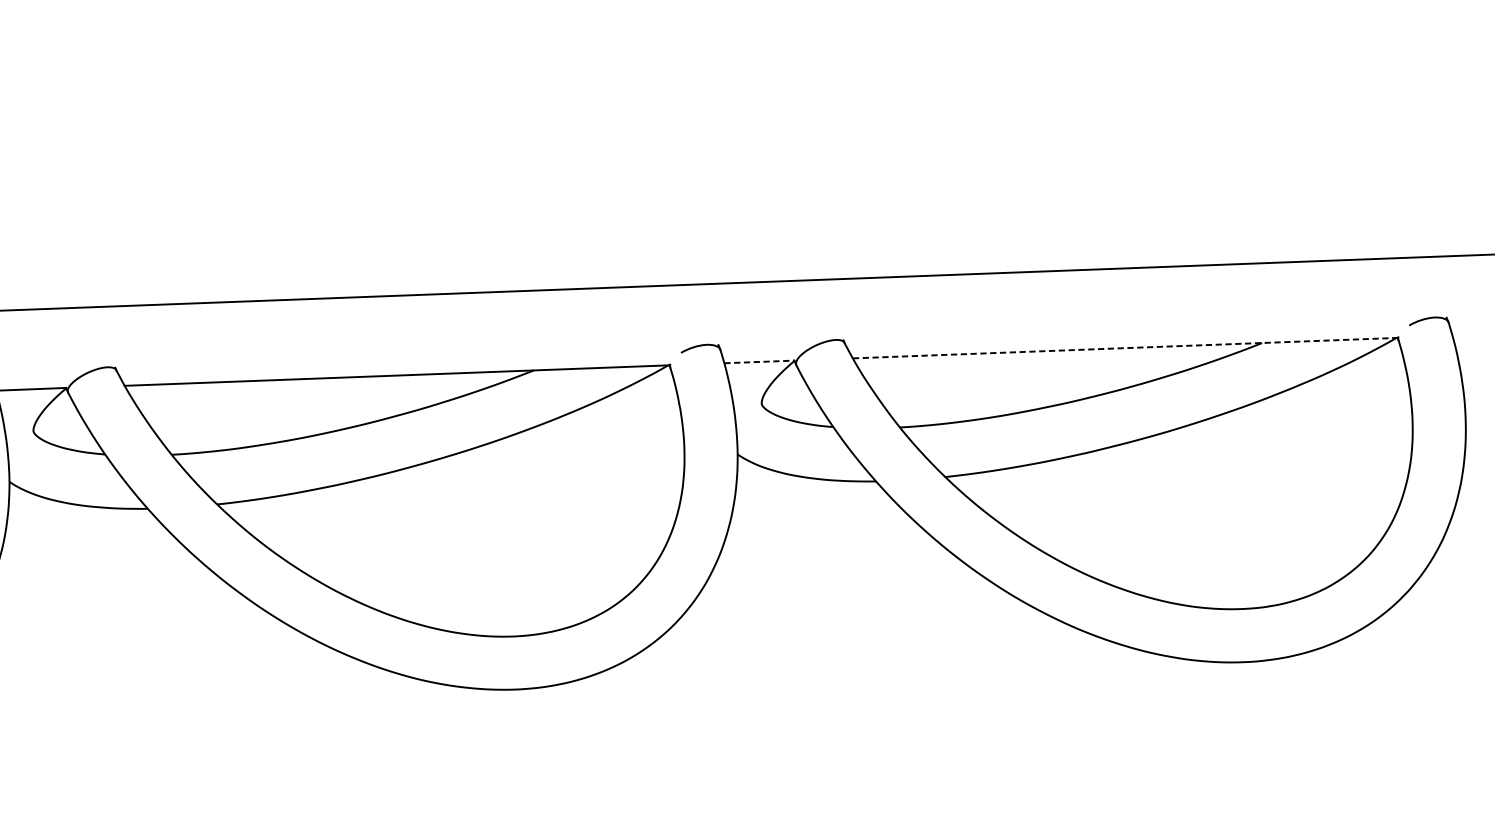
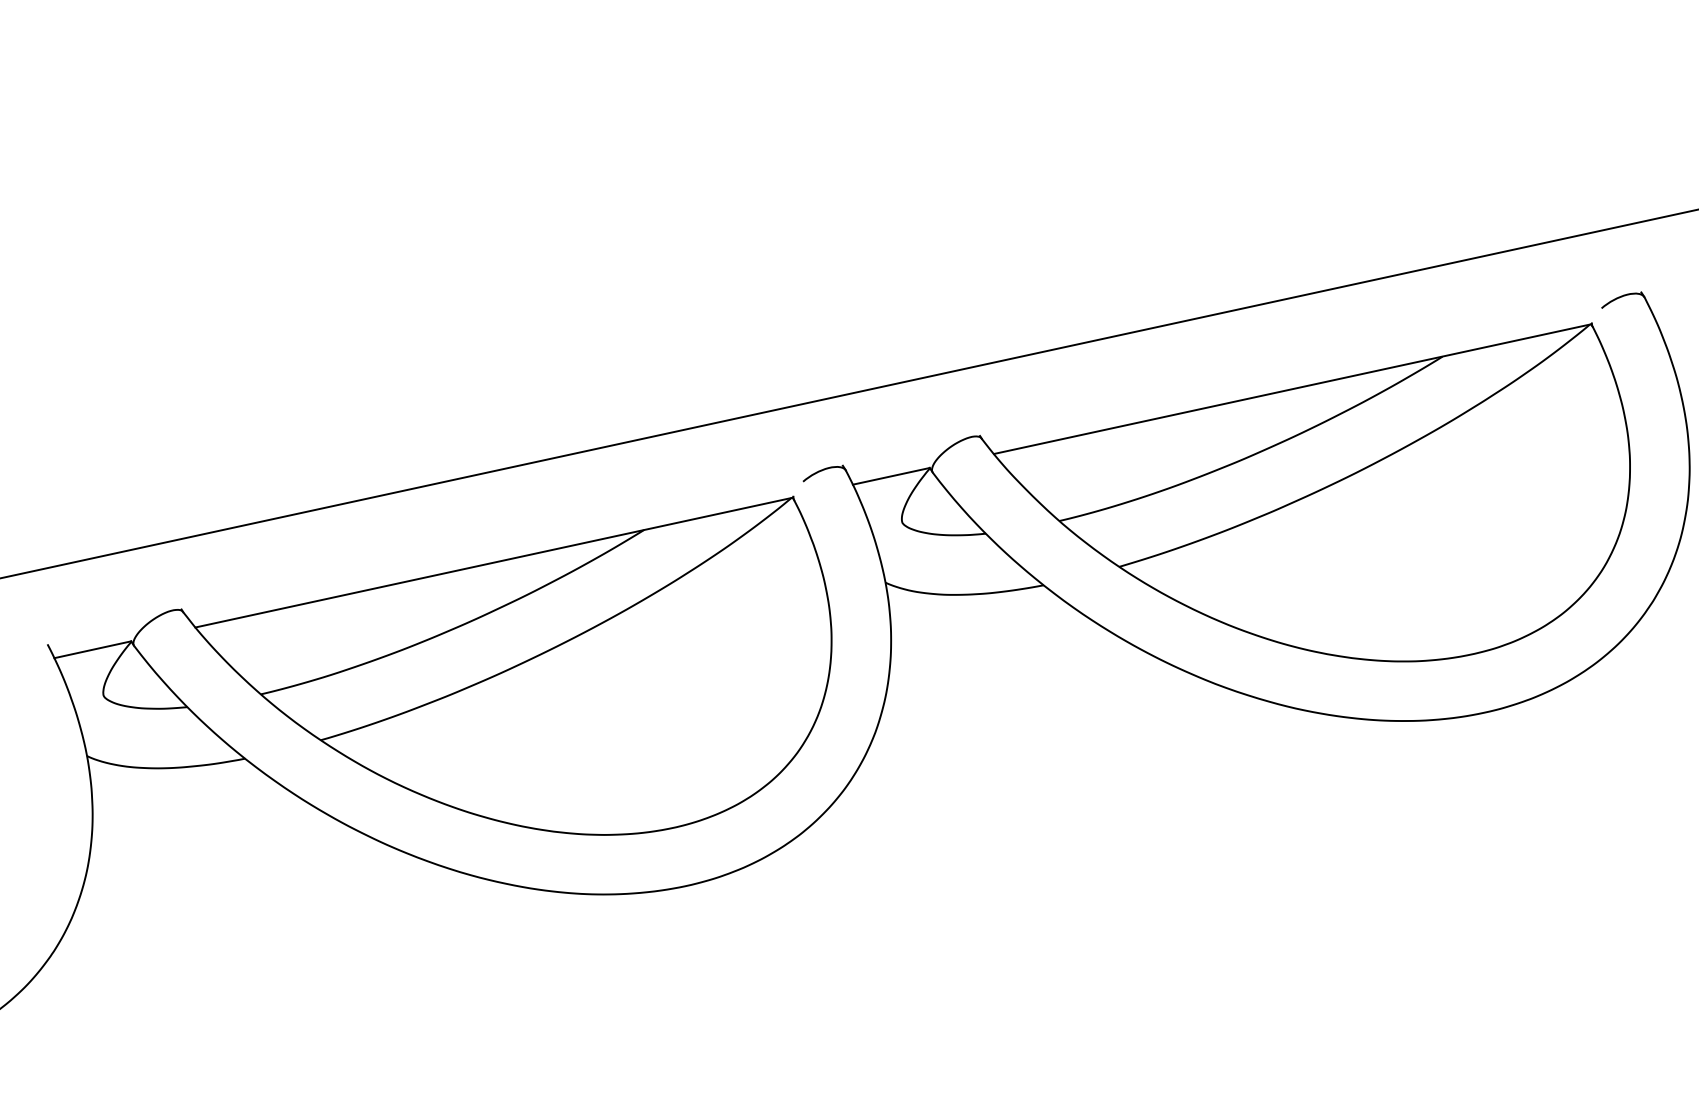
line: (1125, 348) -> (1292, 389), dashed -> solid
line: (759, 362) -> (891, 476), dashed -> solid

